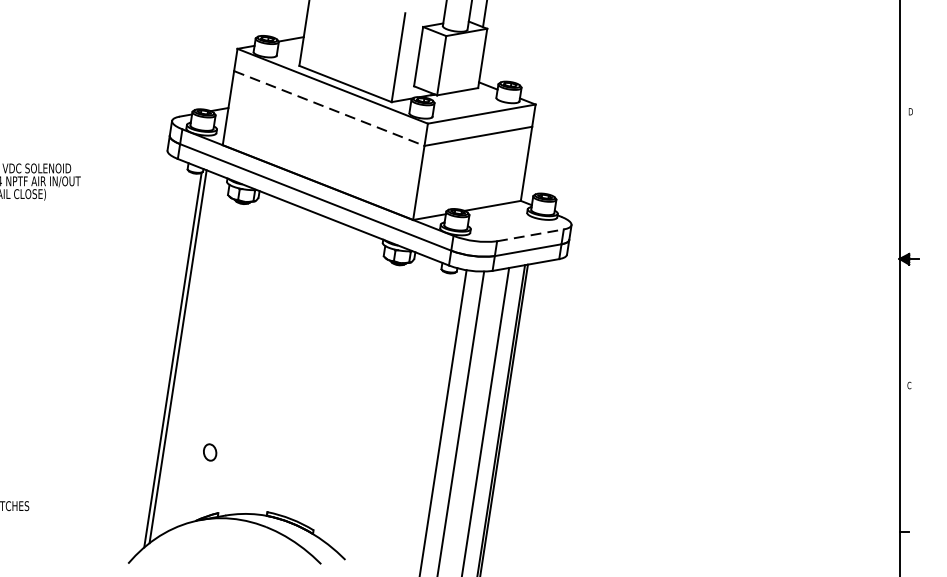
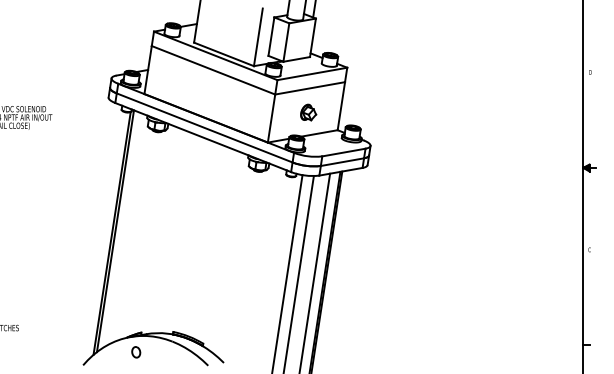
line: (329, 108) -> (213, 70), dashed -> solid
part: (475, 173) -> (308, 112), added
line: (529, 235) -> (343, 152), dashed -> solid
part: (210, 452) -> (136, 352), moved

